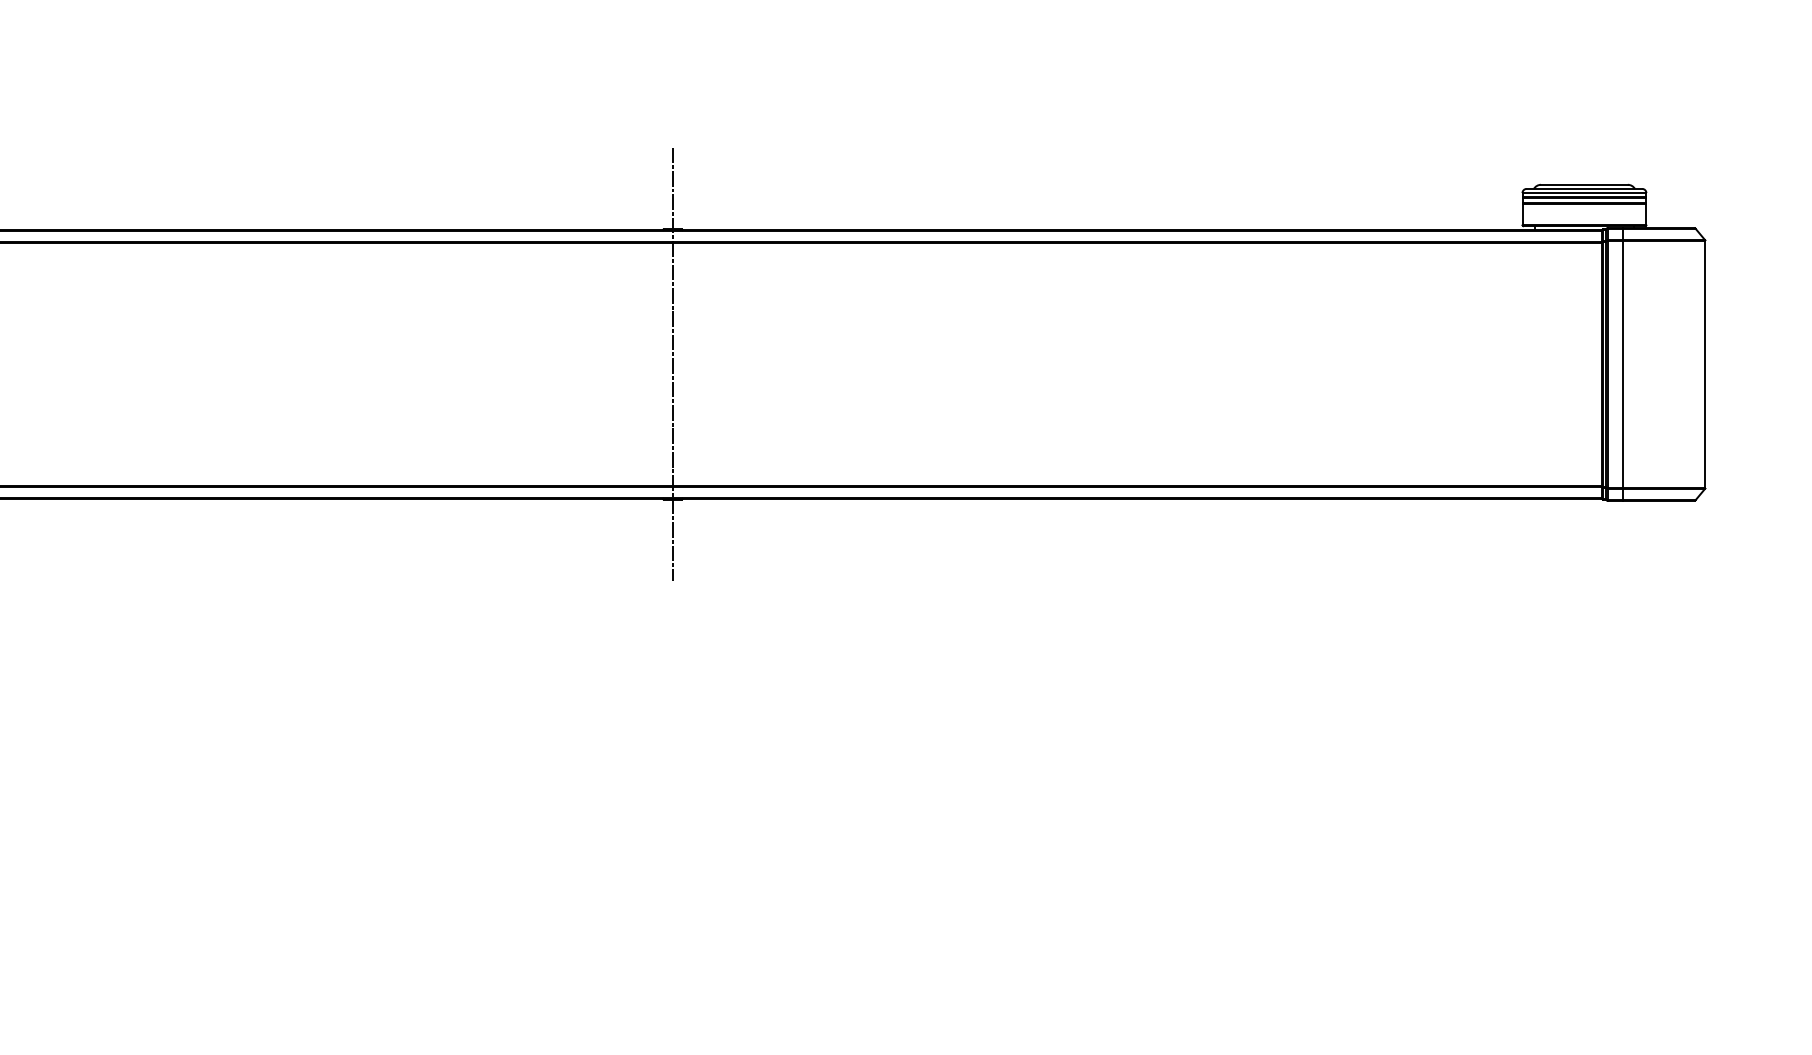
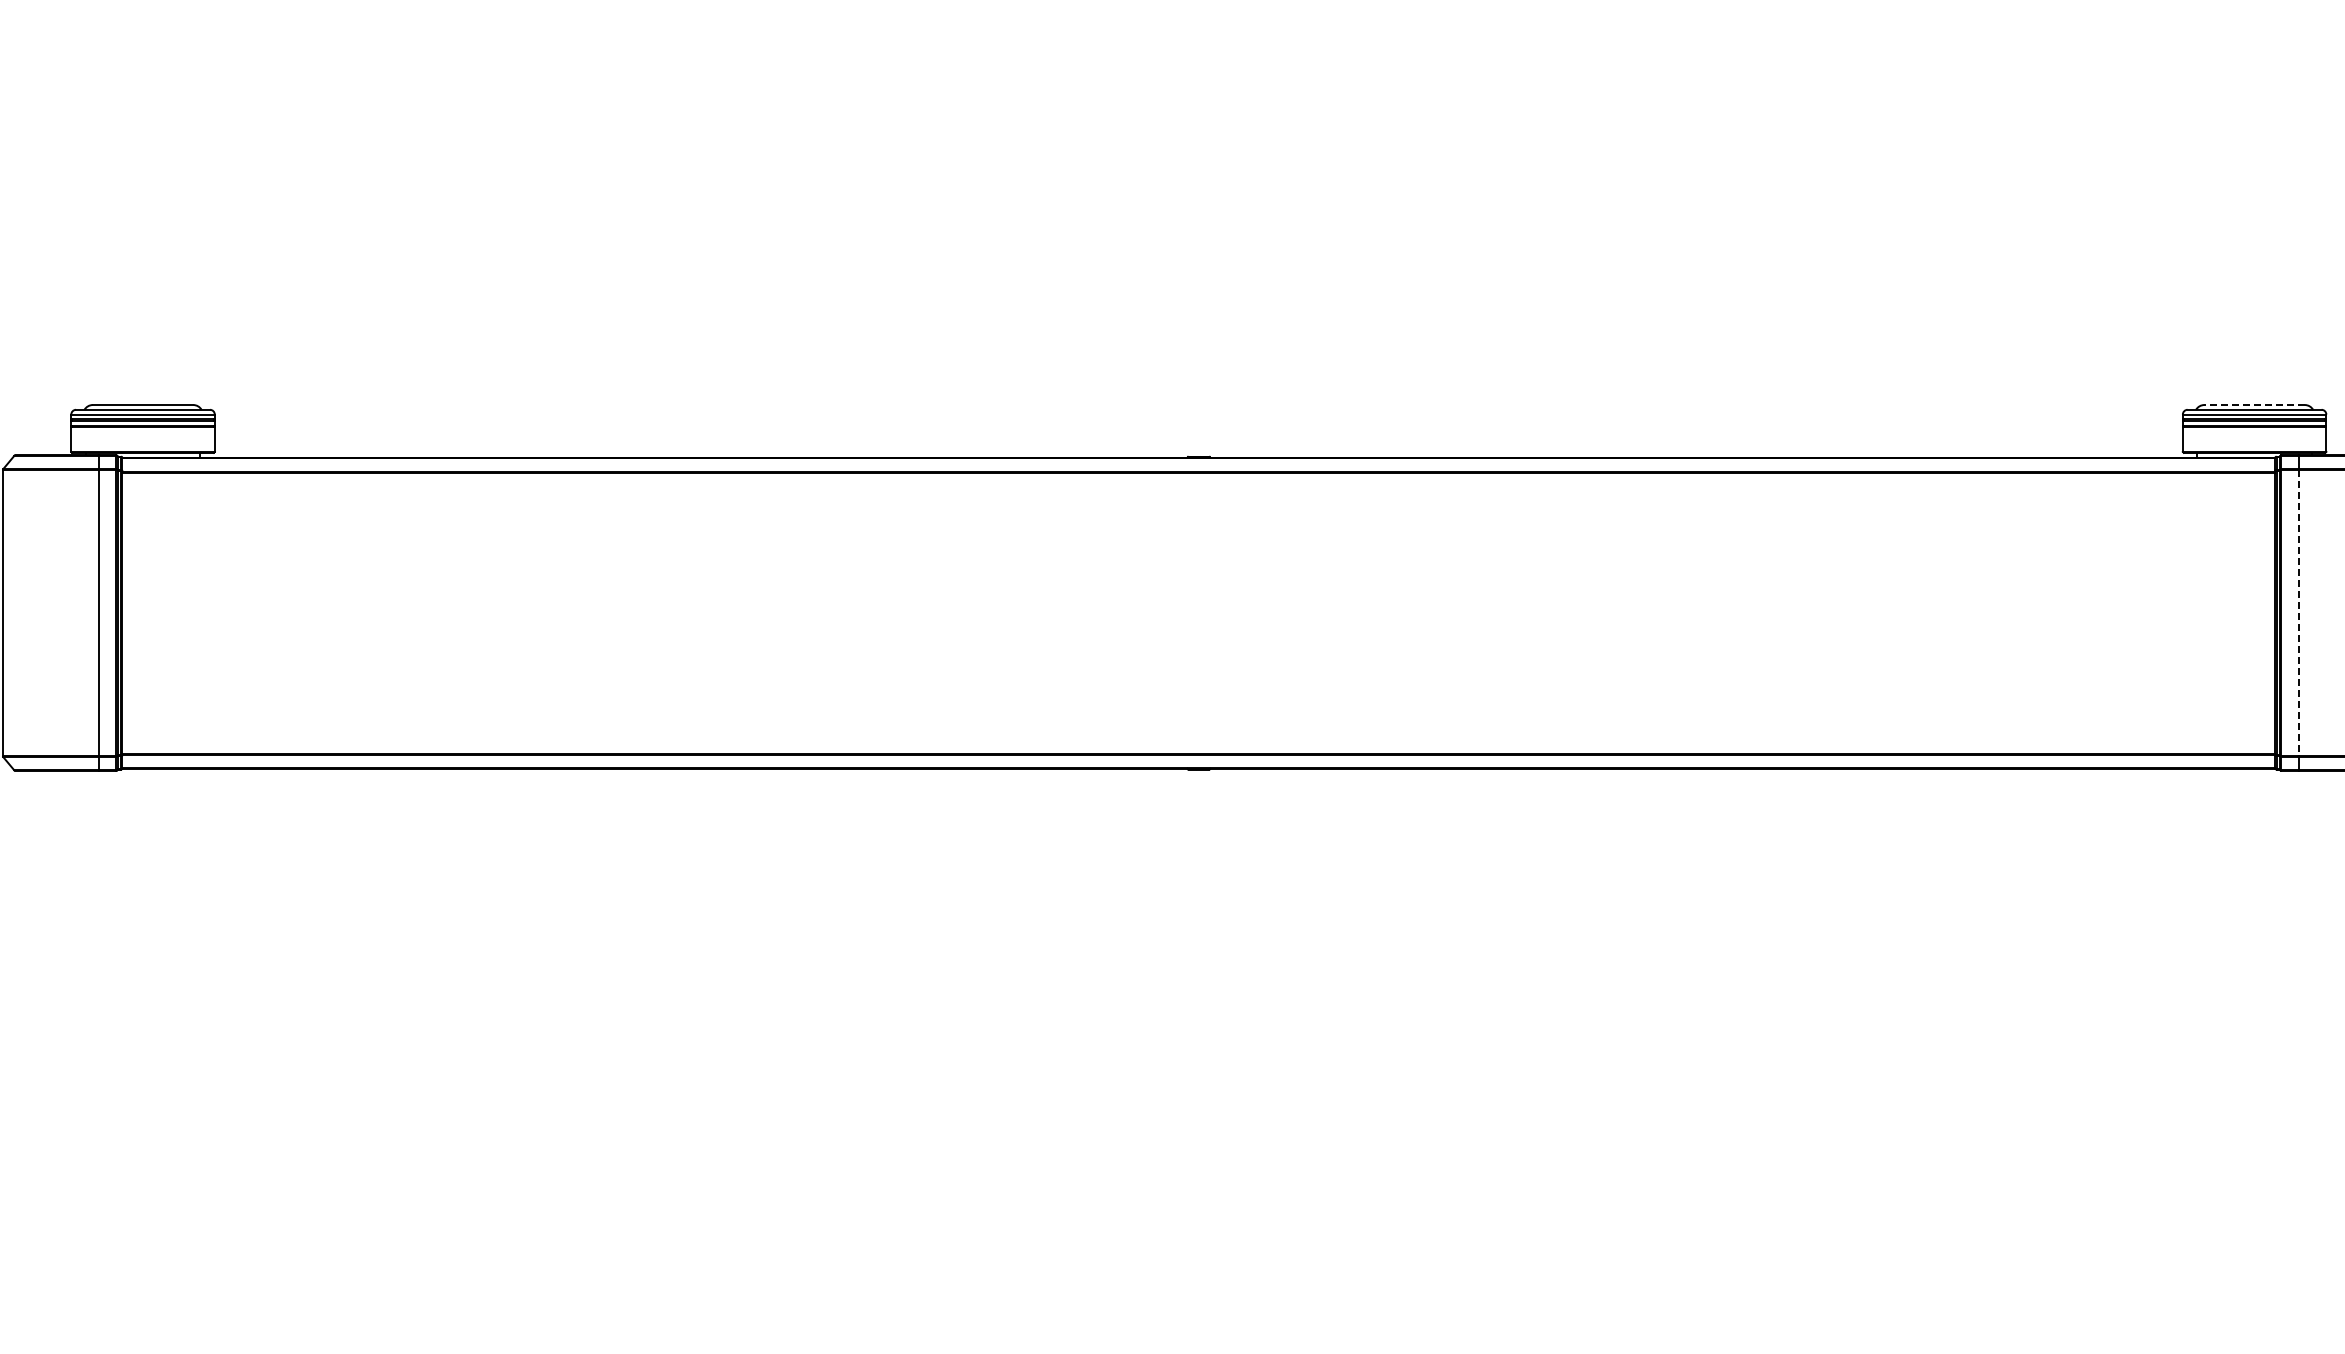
line: (1584, 185) -> (2254, 405), solid -> dashed
line: (672, 363) -> (1198, 612), removed
line: (1623, 364) -> (2299, 613), solid -> dashed

